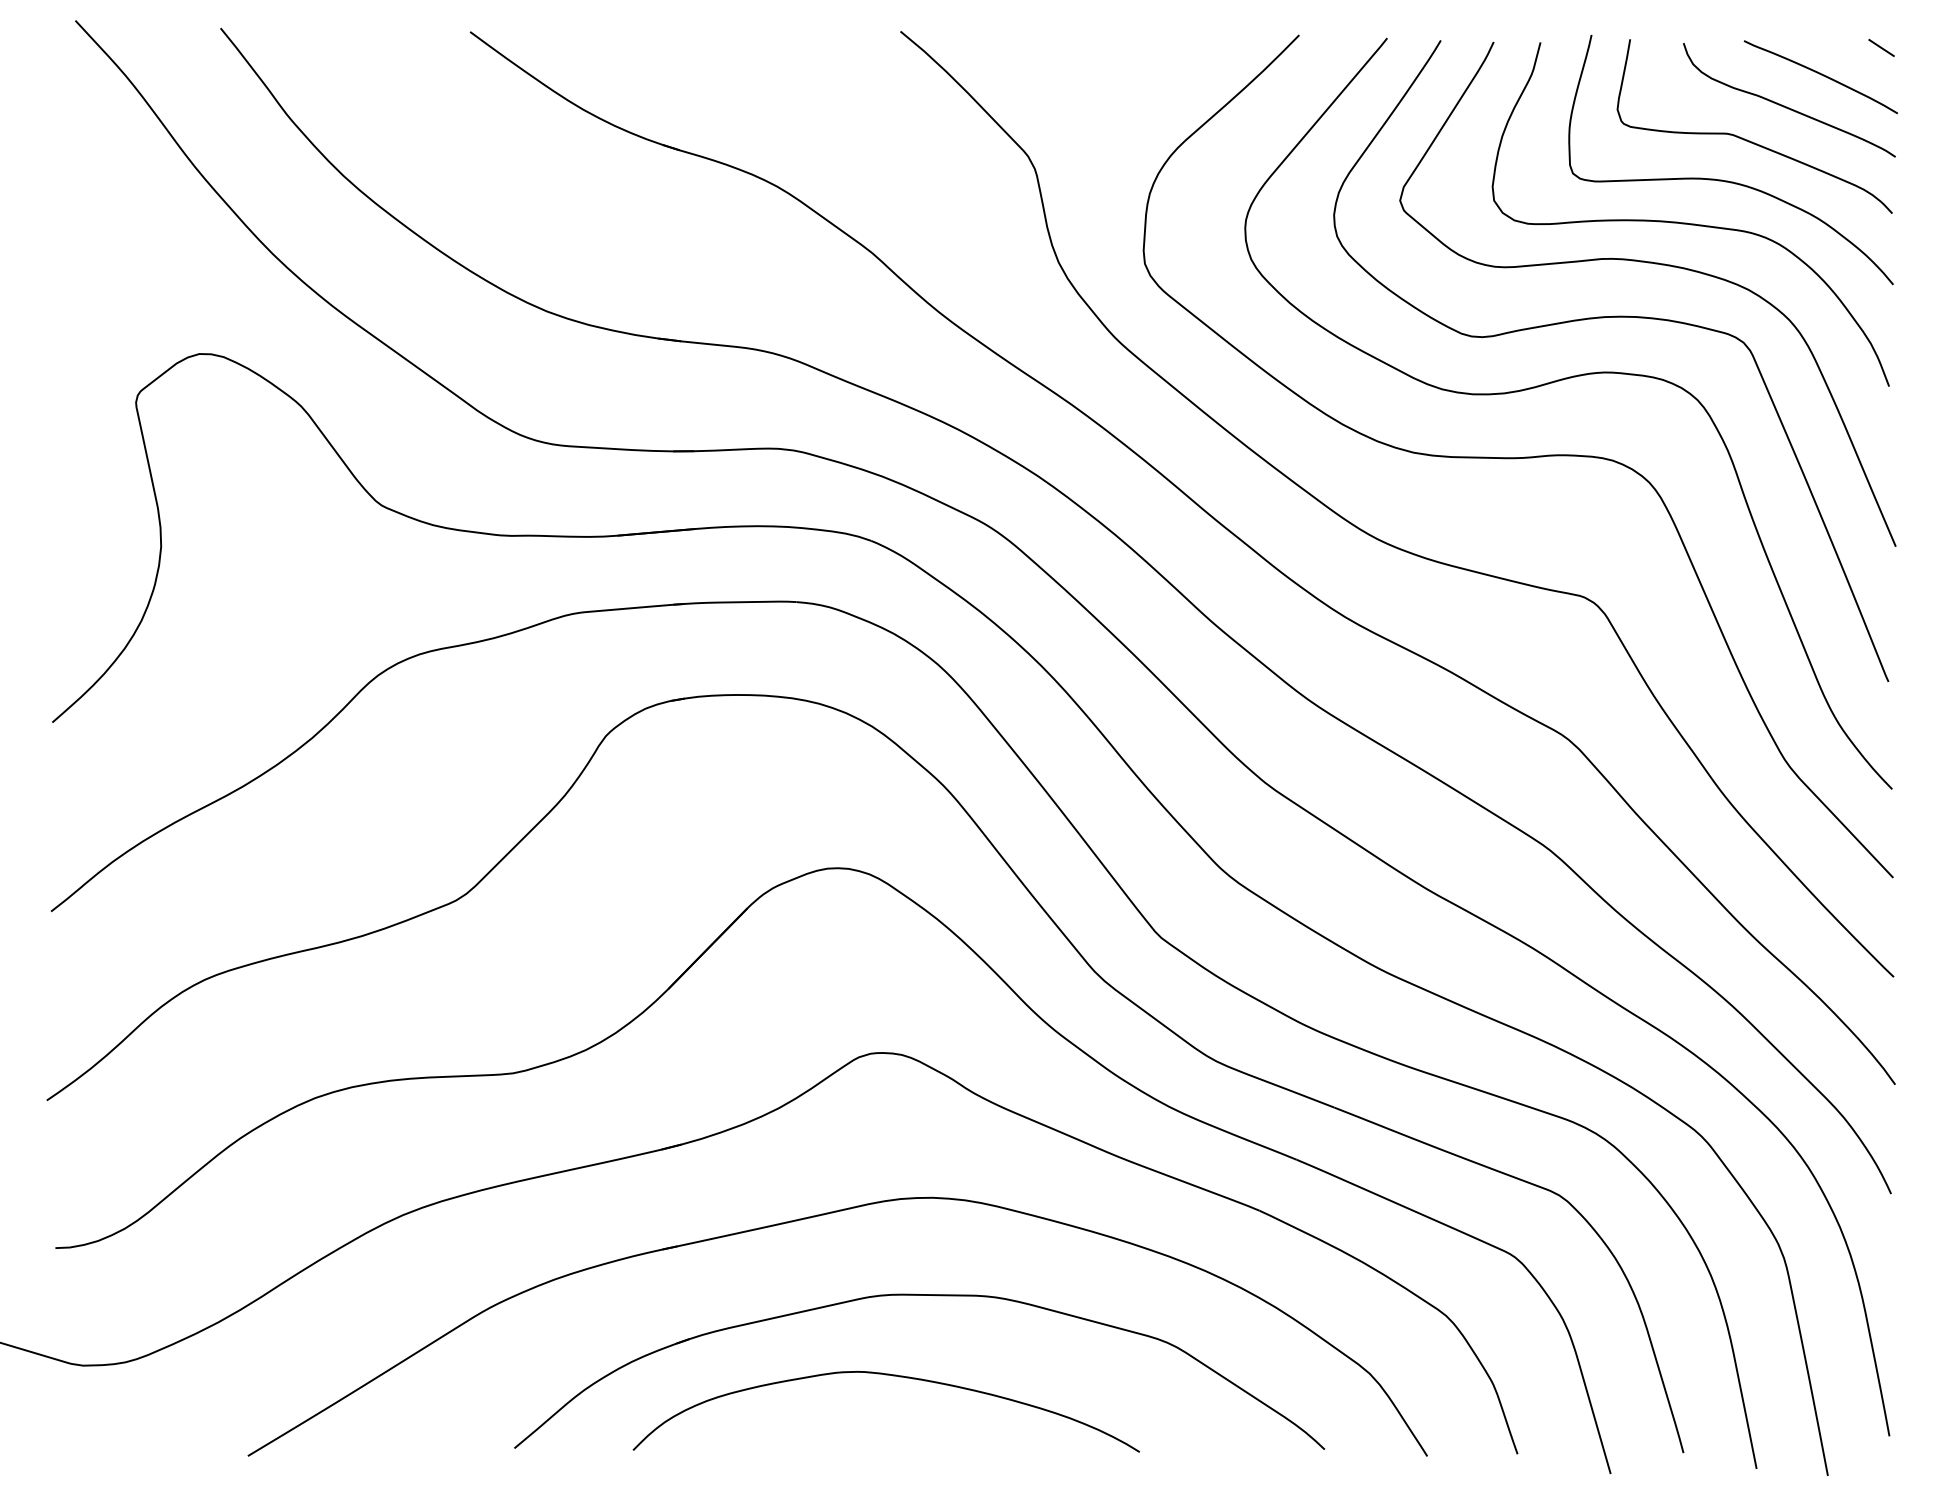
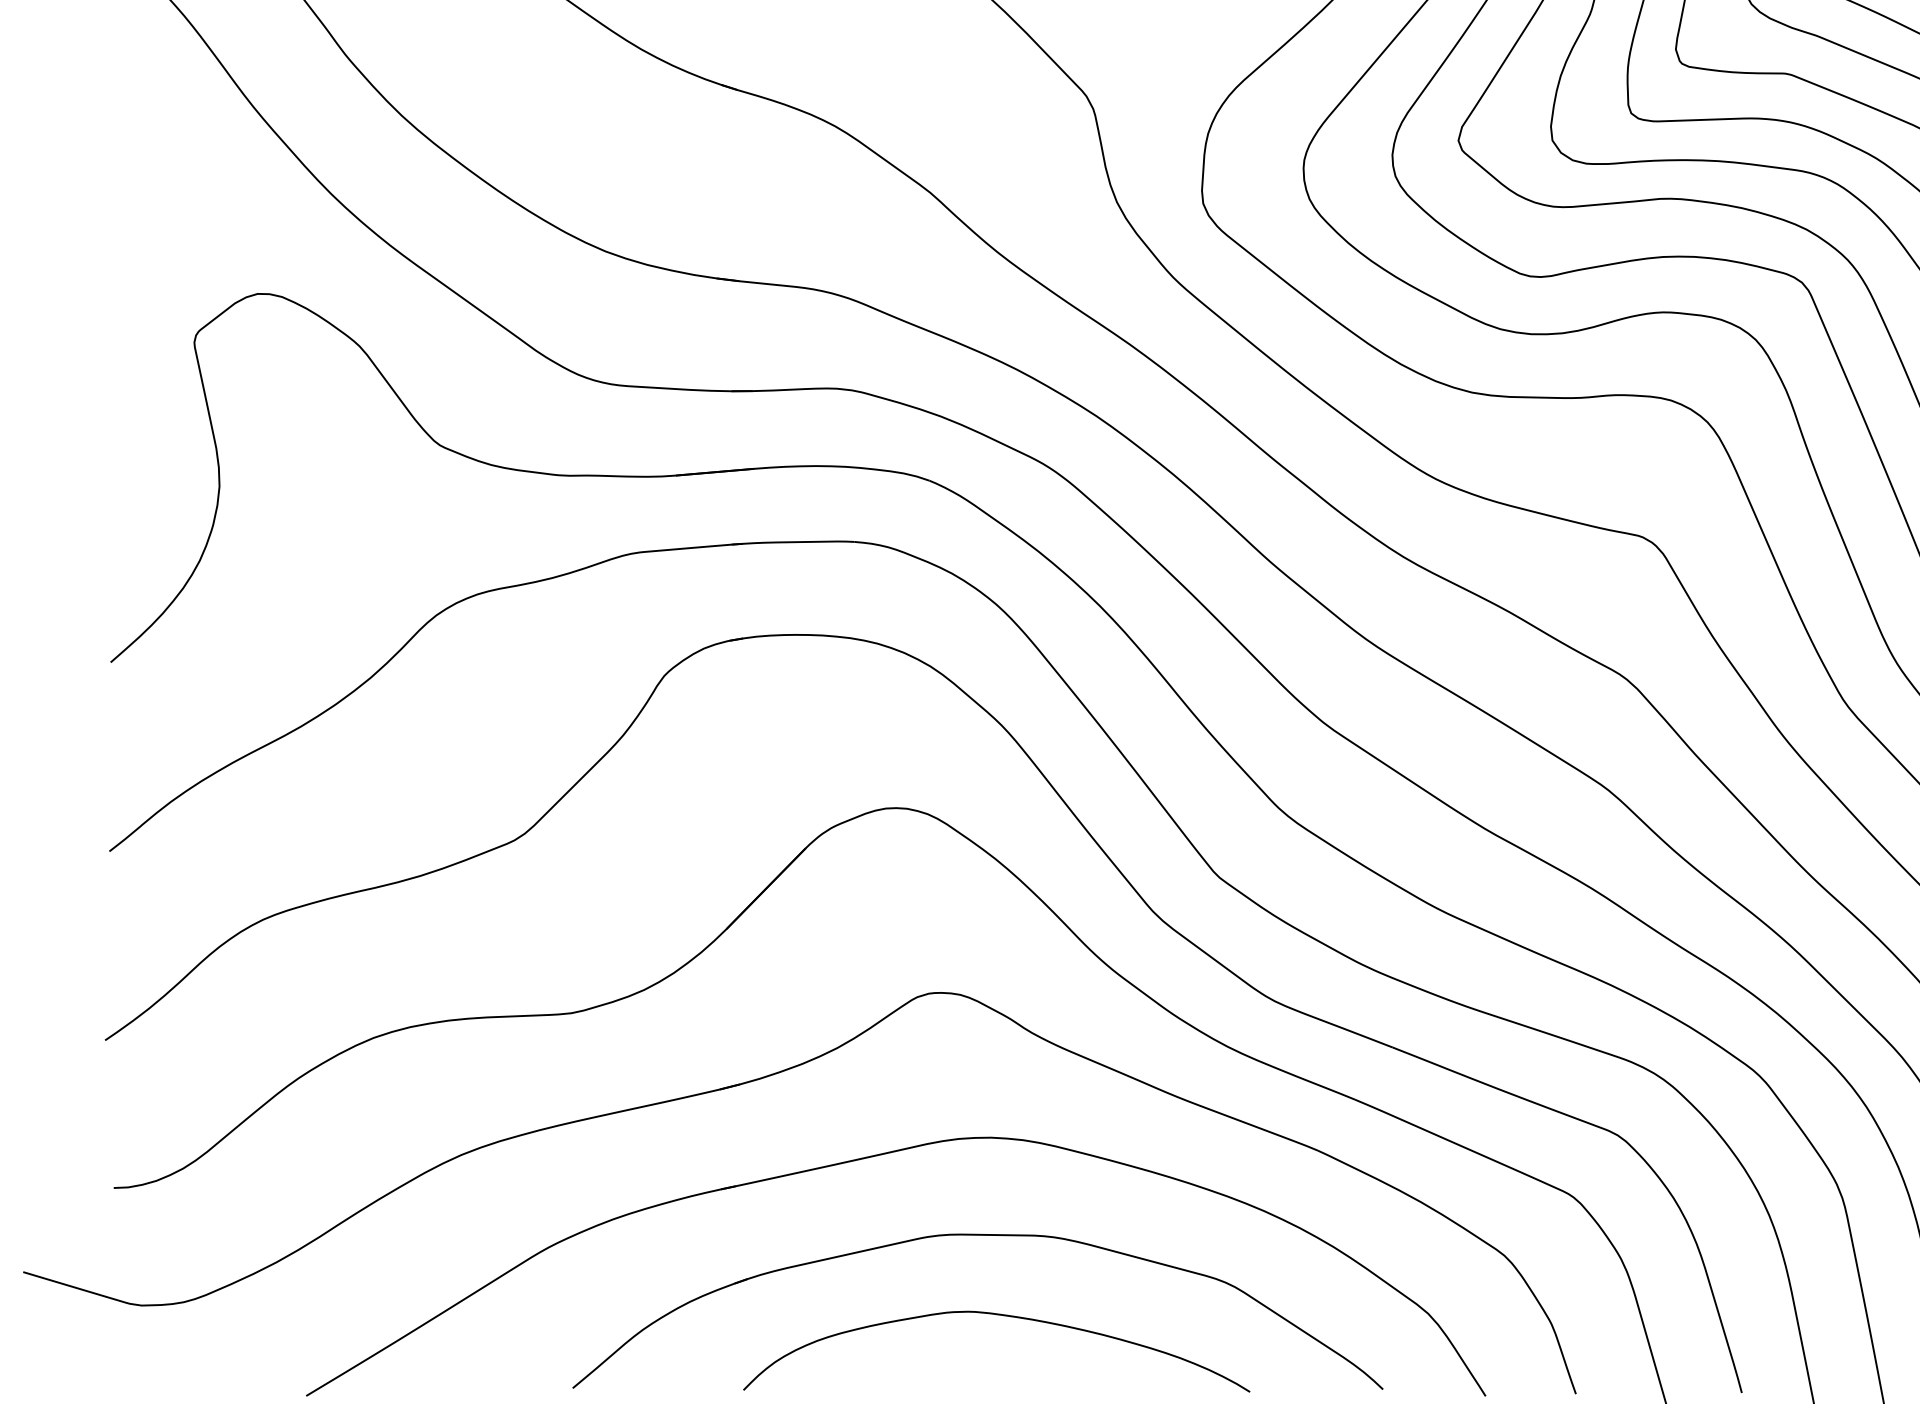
curve: (892, 1376) -> (1002, 1316), moved

